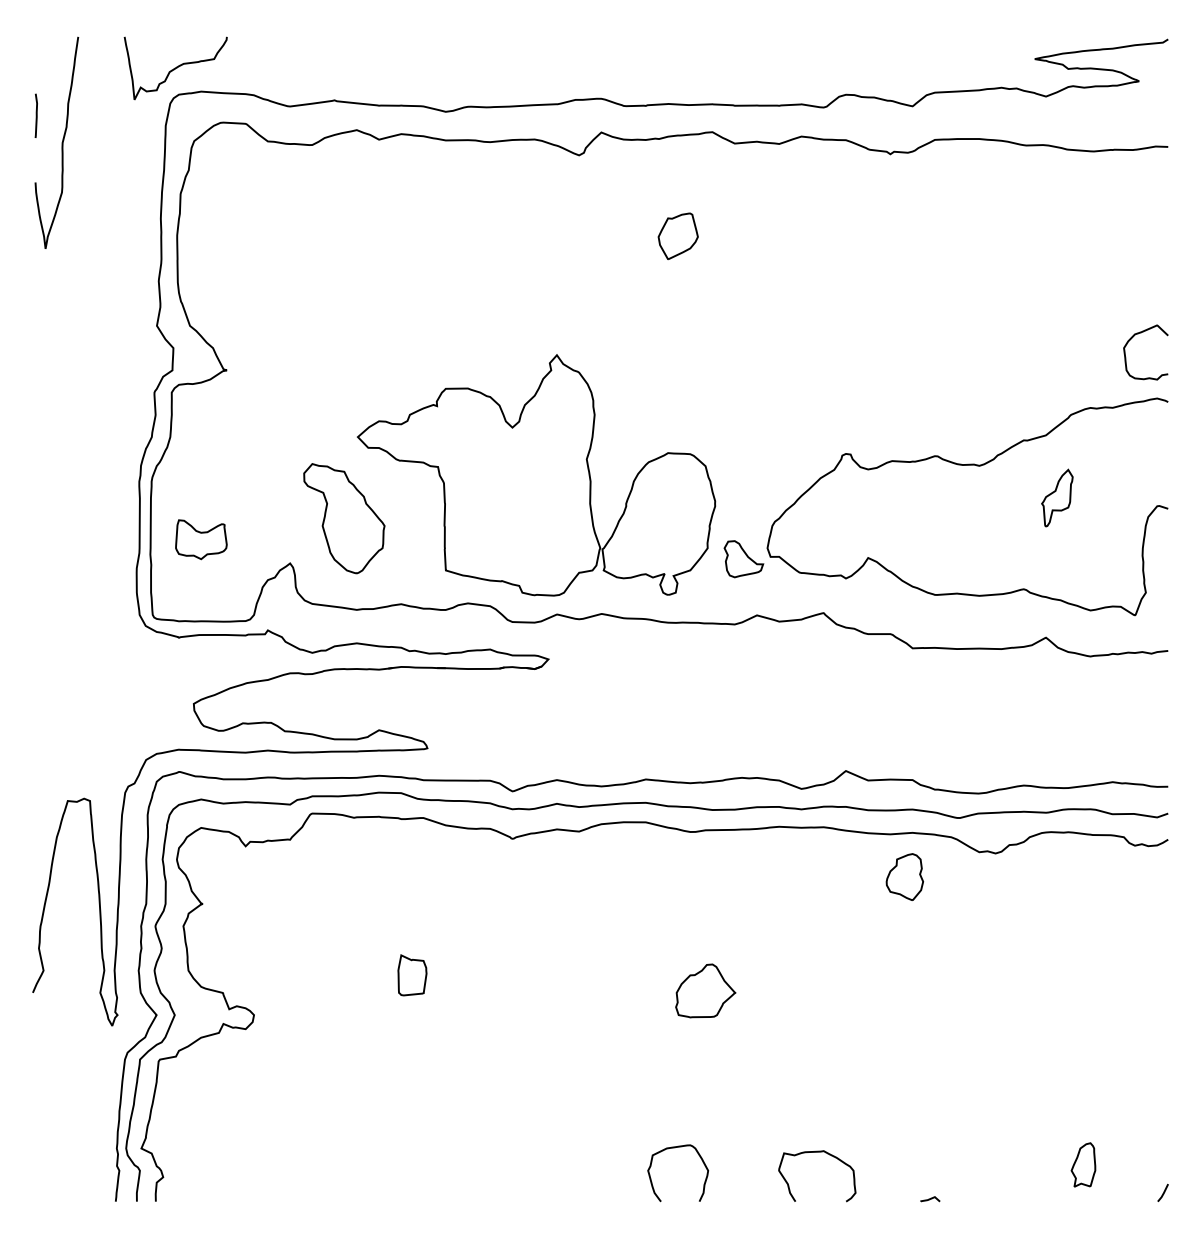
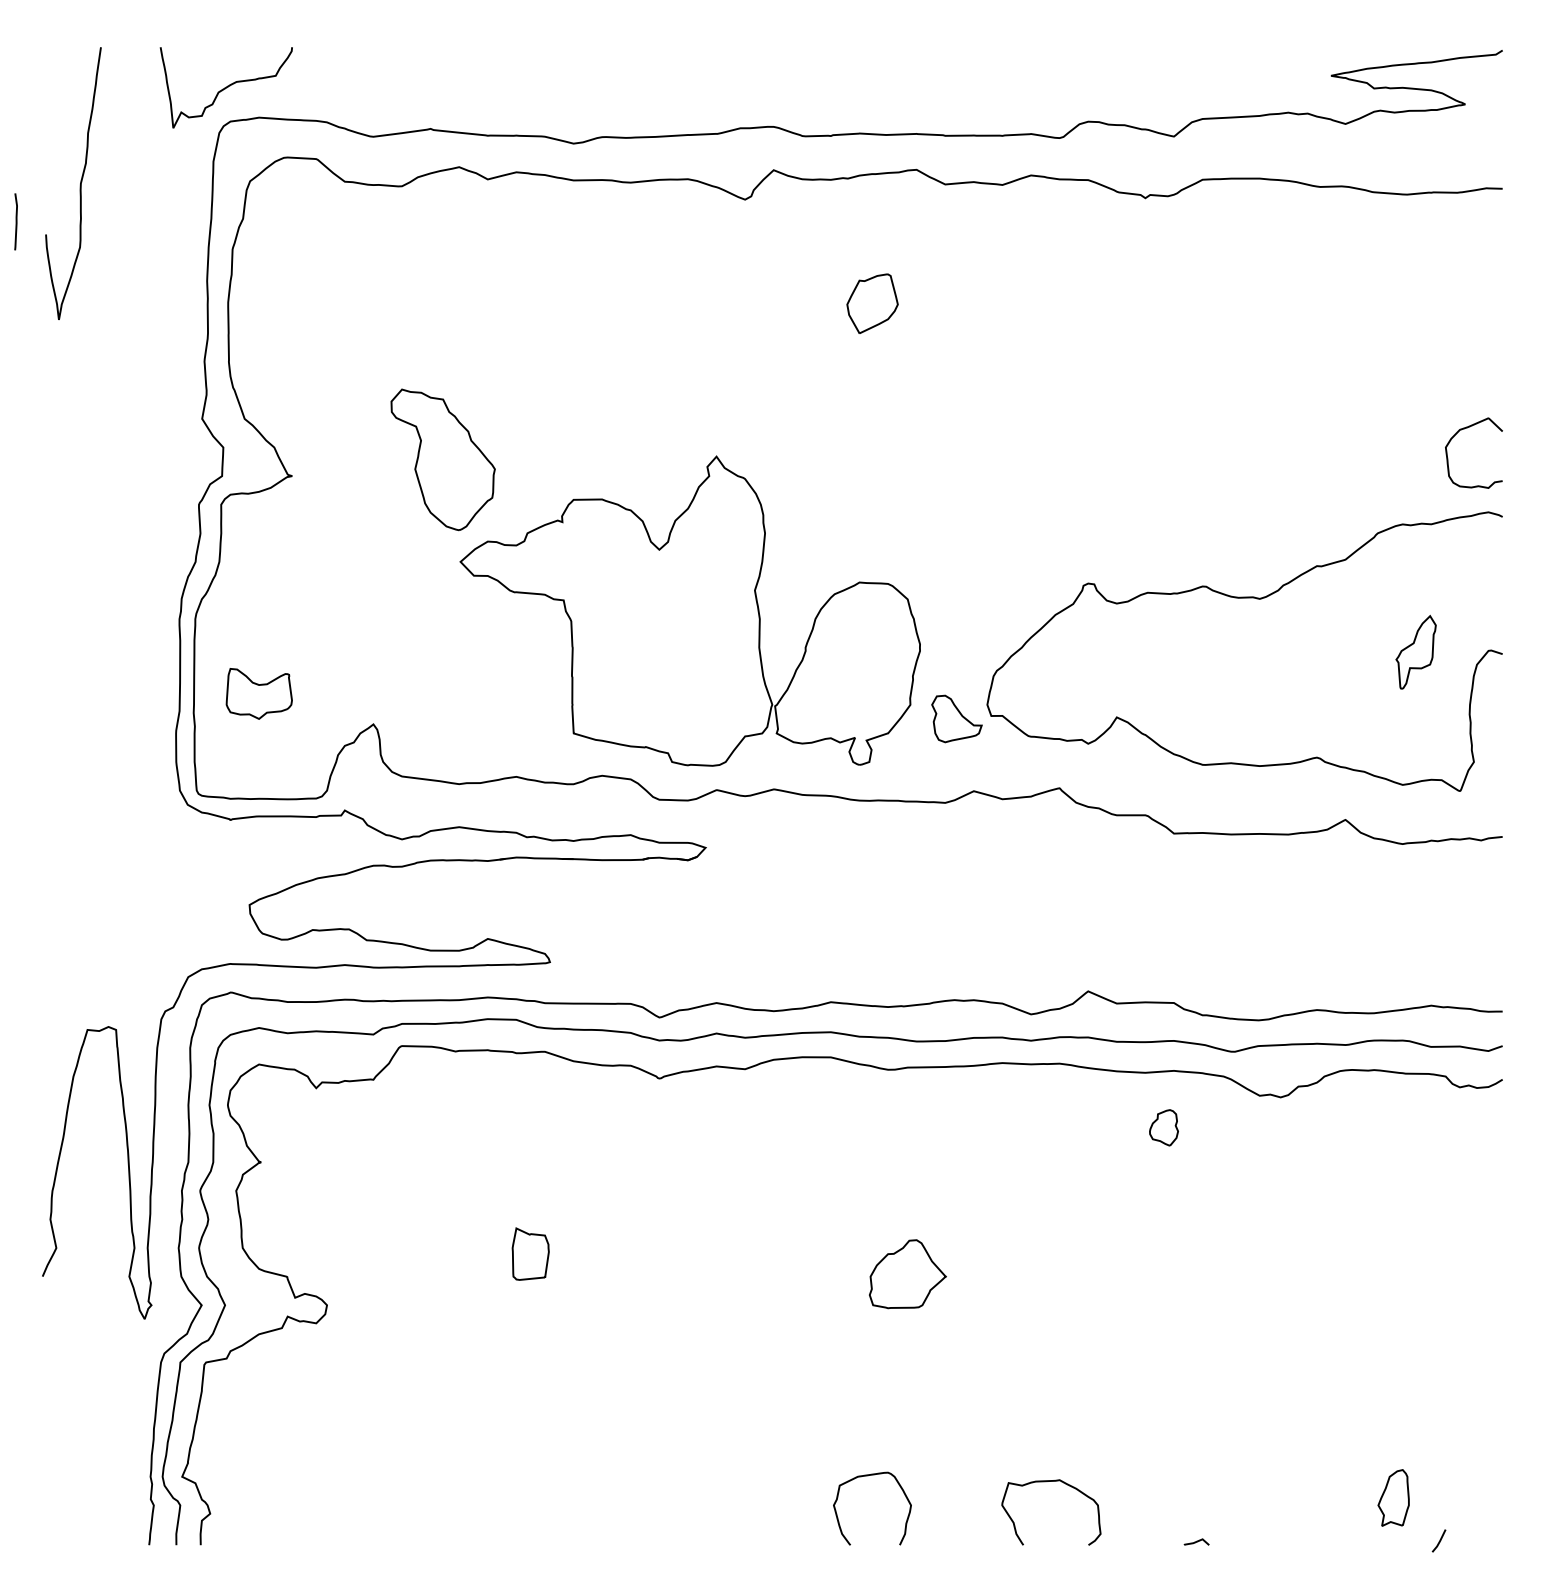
curve: (35, 115) -> (15, 221), moved
part: (1056, 497) -> (1415, 651), moved
part: (343, 518) -> (442, 459), moved
part: (904, 876) -> (1163, 1127), size x0.6
line: (1163, 1192) -> (1439, 1540), moved

